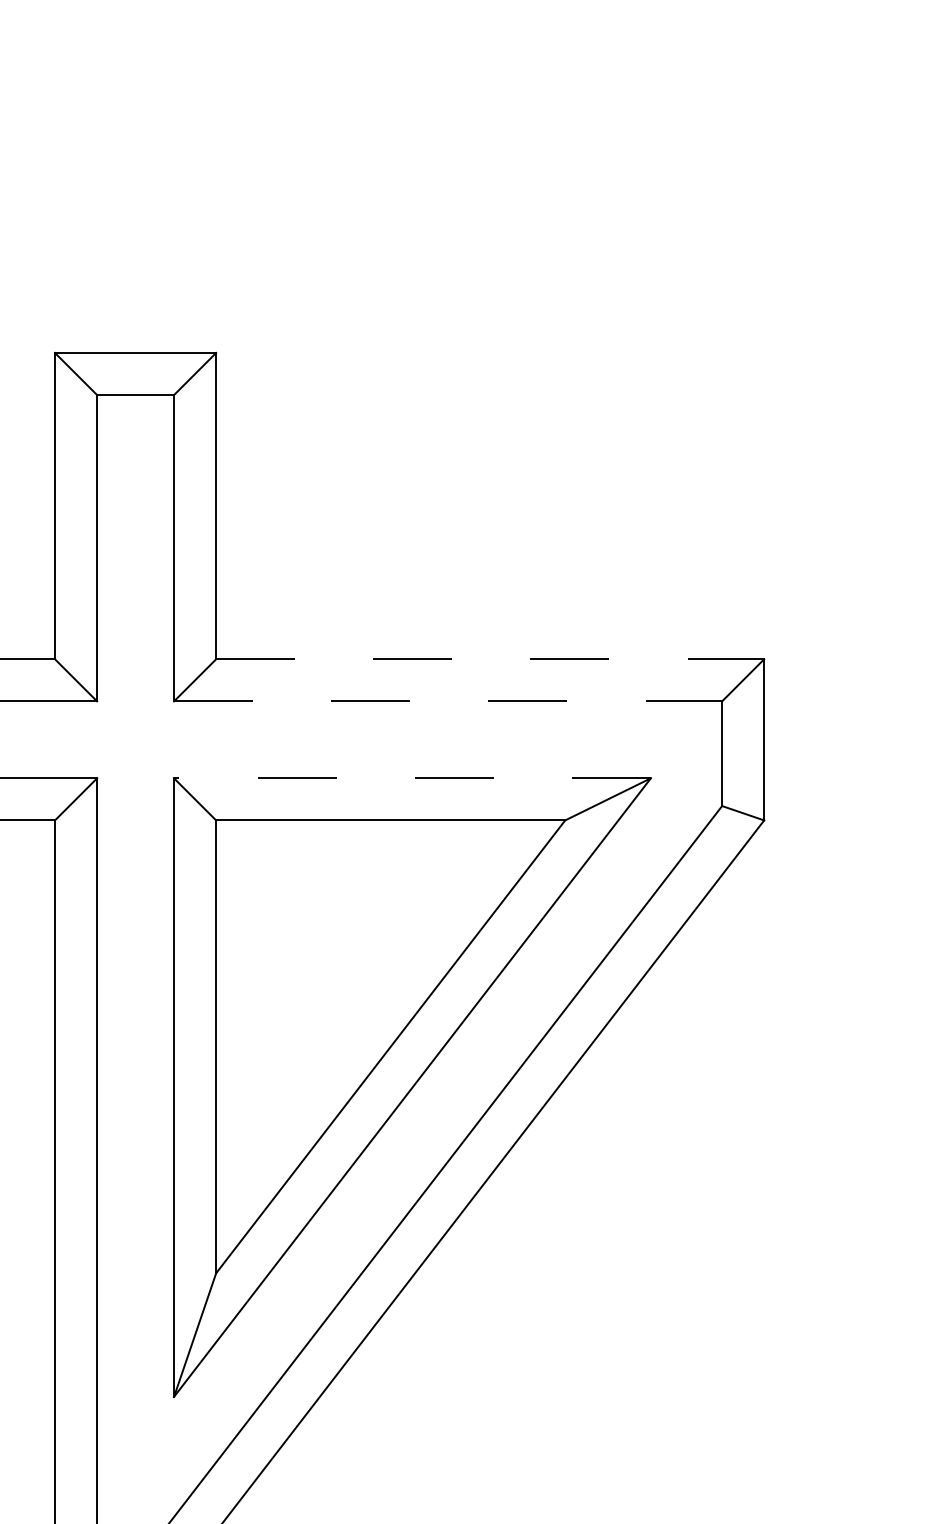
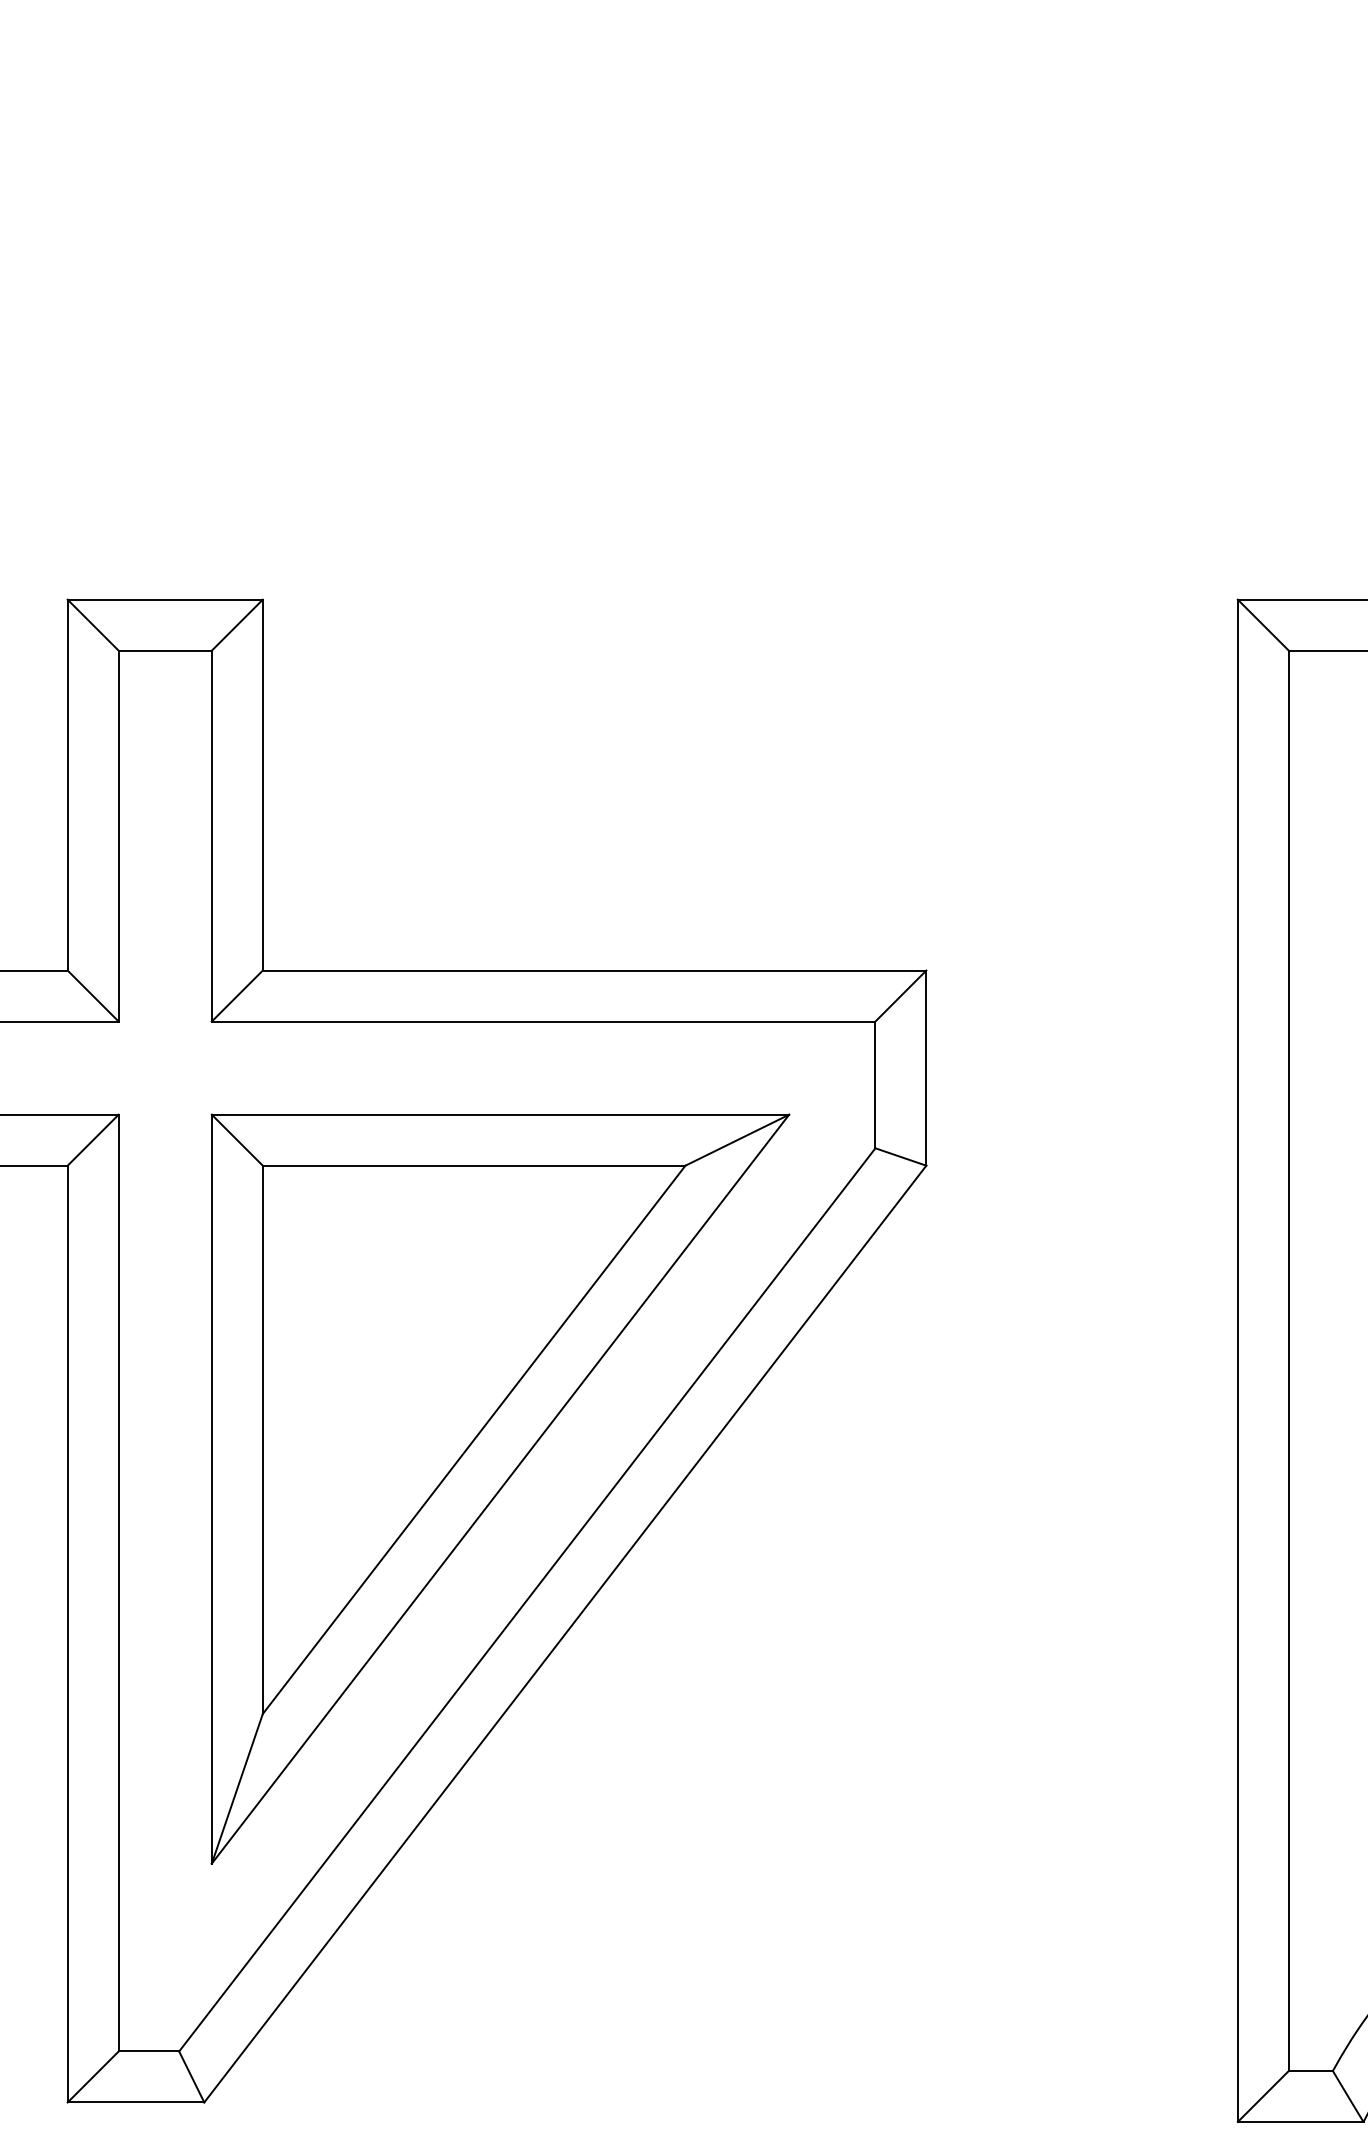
line: (490, 659) -> (594, 970), dashed -> solid
line: (447, 701) -> (543, 1021), dashed -> solid
line: (412, 778) -> (500, 1114), dashed -> solid

